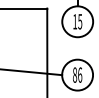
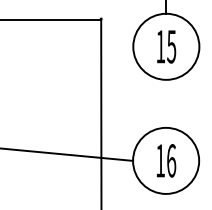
text: (75, 74) -> (161, 159), 86 -> 16

